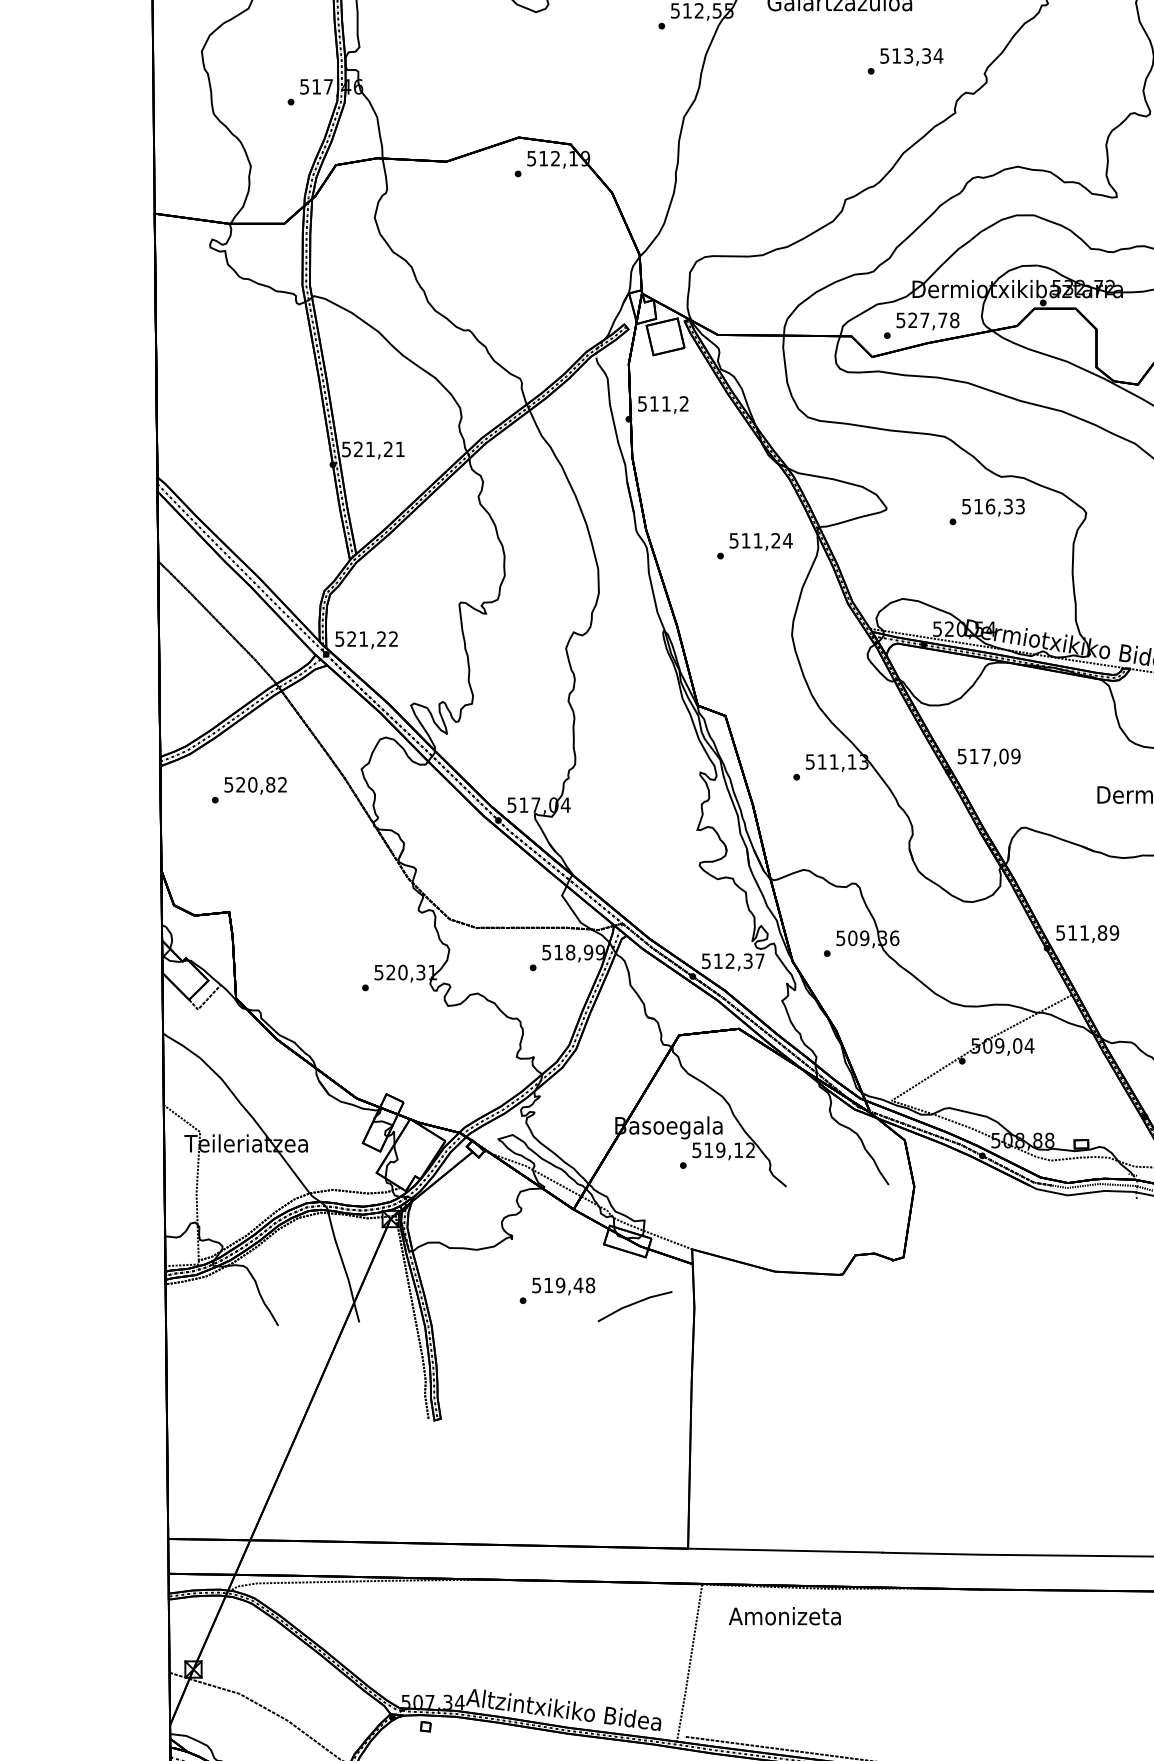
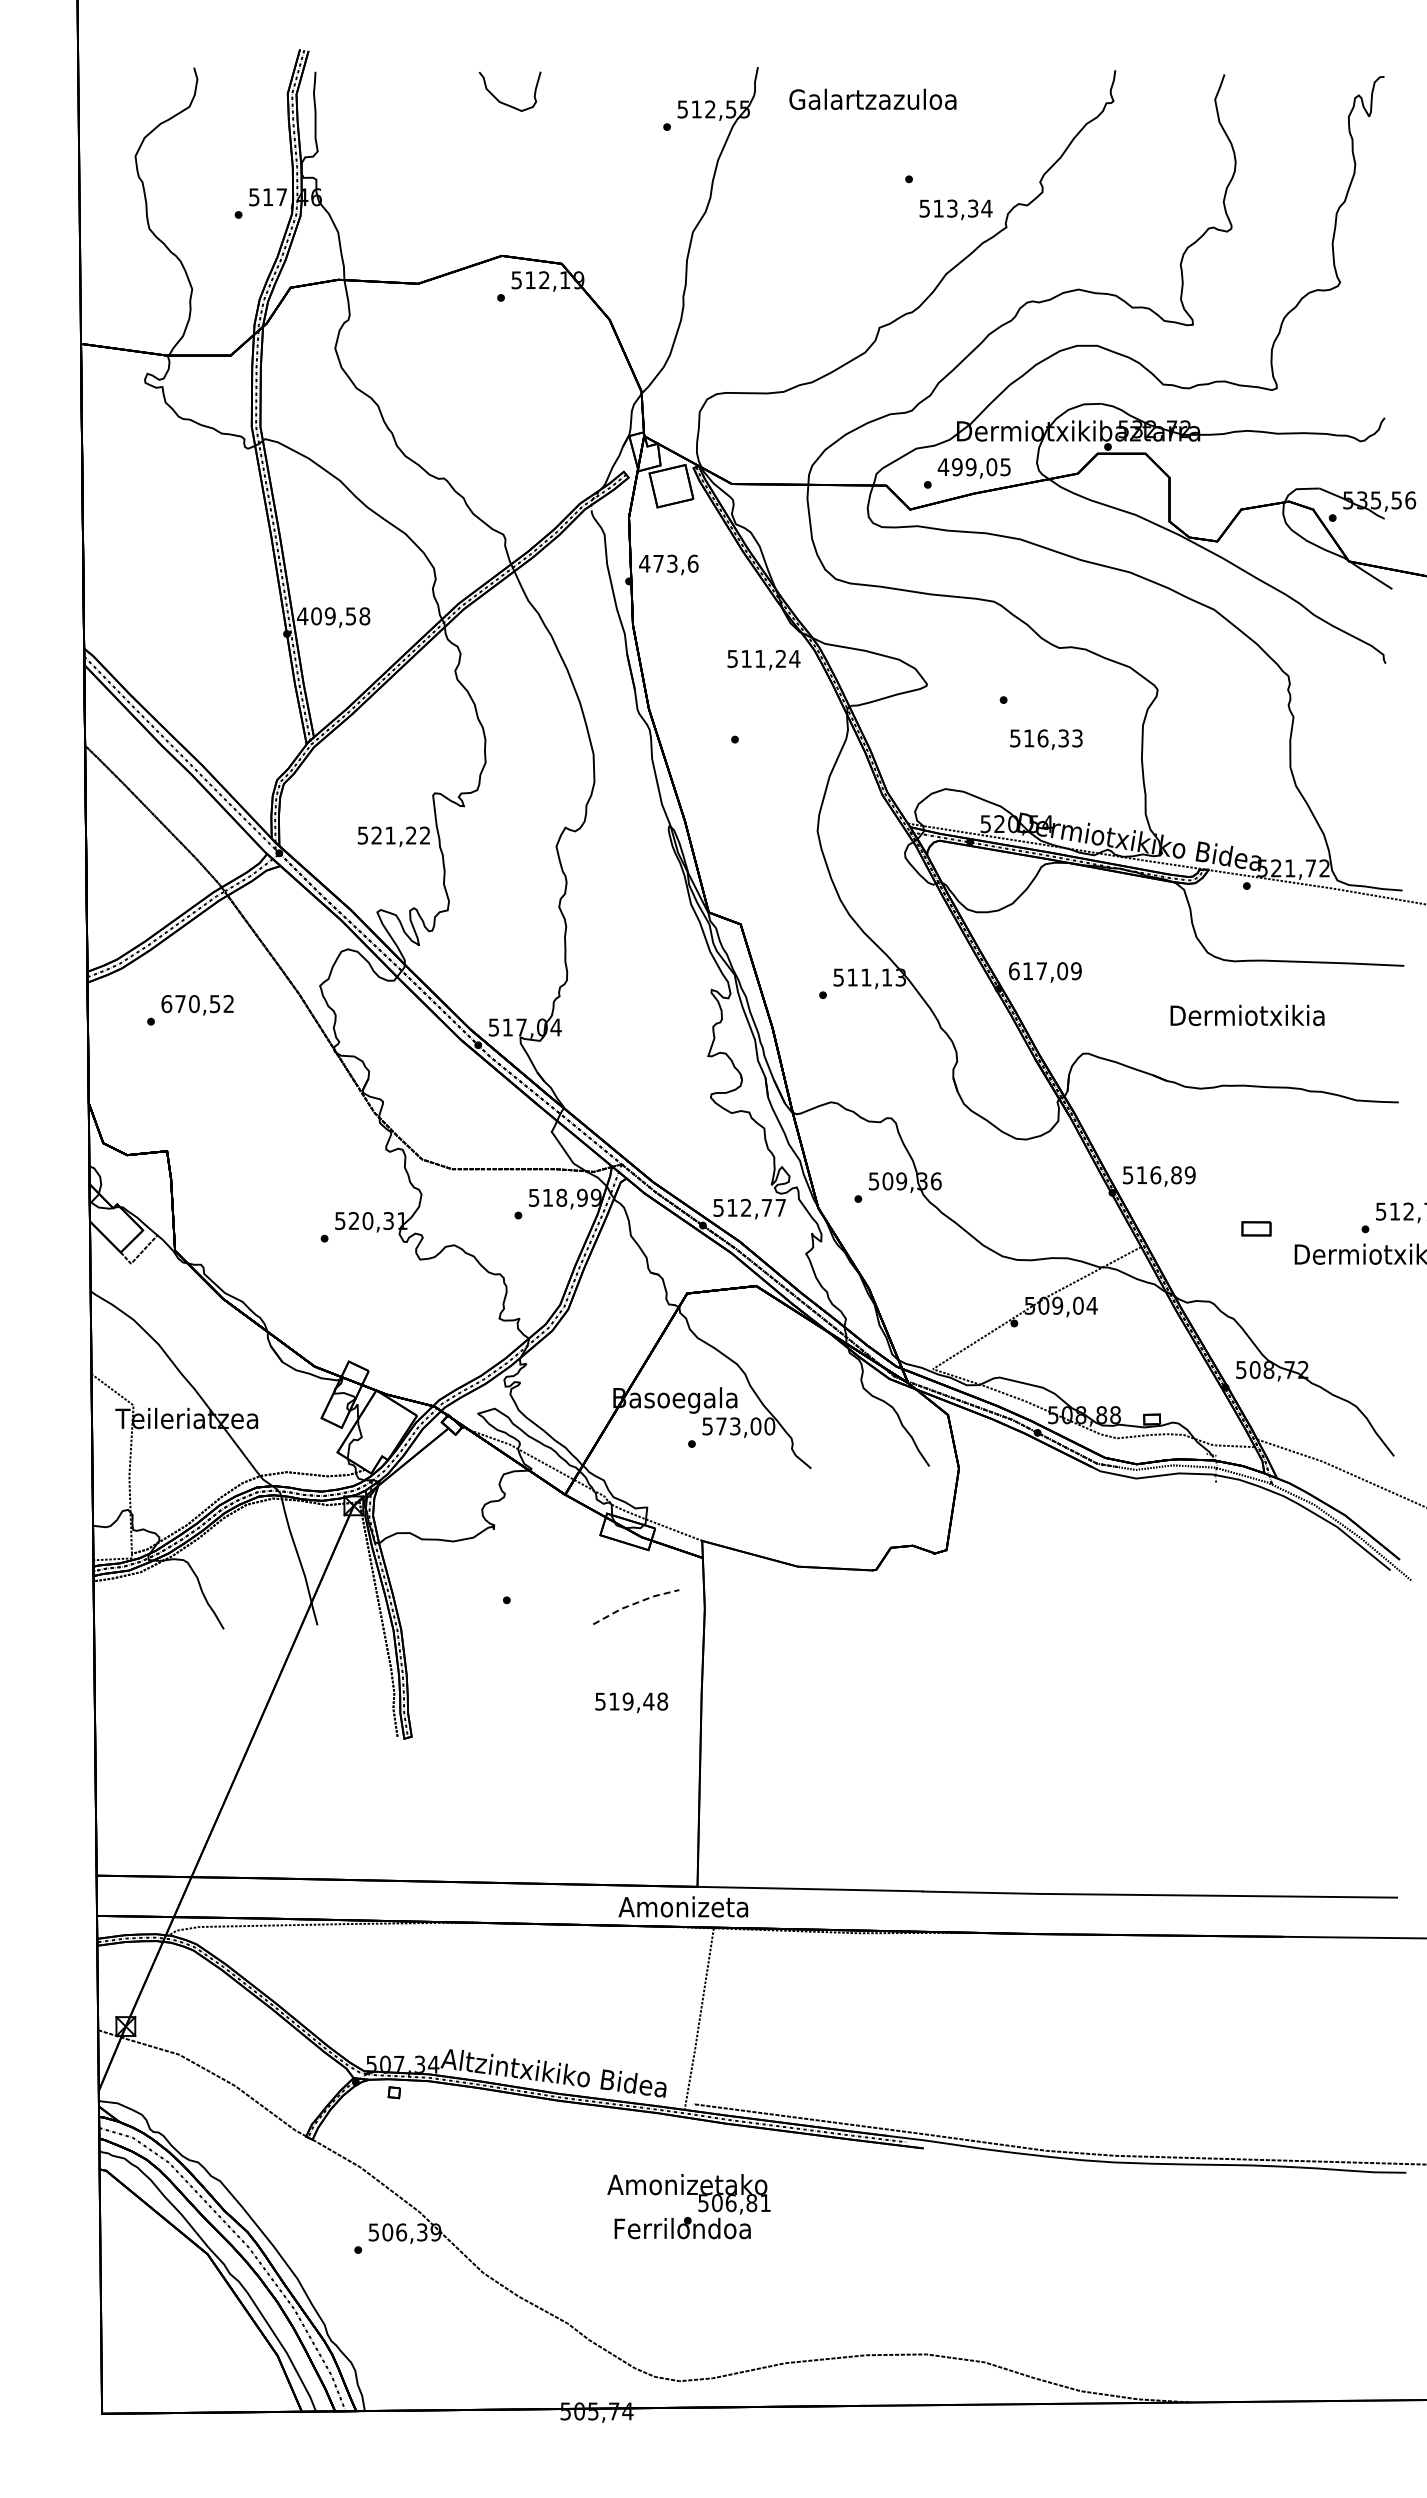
text: (911, 56) -> (955, 209), moved
text: (927, 320) -> (974, 467), 527,78 -> 499,05
text: (663, 403) -> (668, 563), 511,2 -> 473,6
text: (373, 449) -> (333, 616), 521,21 -> 409,58
text: (993, 507) -> (1046, 739), moved
text: (760, 541) -> (763, 659), moved
text: (366, 639) -> (393, 836), moved
text: (962, 756) -> (1014, 971), 517,09 -> 617,09
text: (249, 785) -> (190, 1004), 520,82 -> 670,52
text: (1084, 933) -> (1155, 1175), 511,89 -> 516,89
text: (747, 960) -> (766, 1207), 512,37 -> 512,77
text: (729, 1150) -> (745, 1426), 519,12 -> 573,00
text: (563, 1286) -> (631, 1702), moved
line: (634, 1303) -> (635, 1603), solid -> dashed
text: (784, 1615) -> (683, 1906), moved

